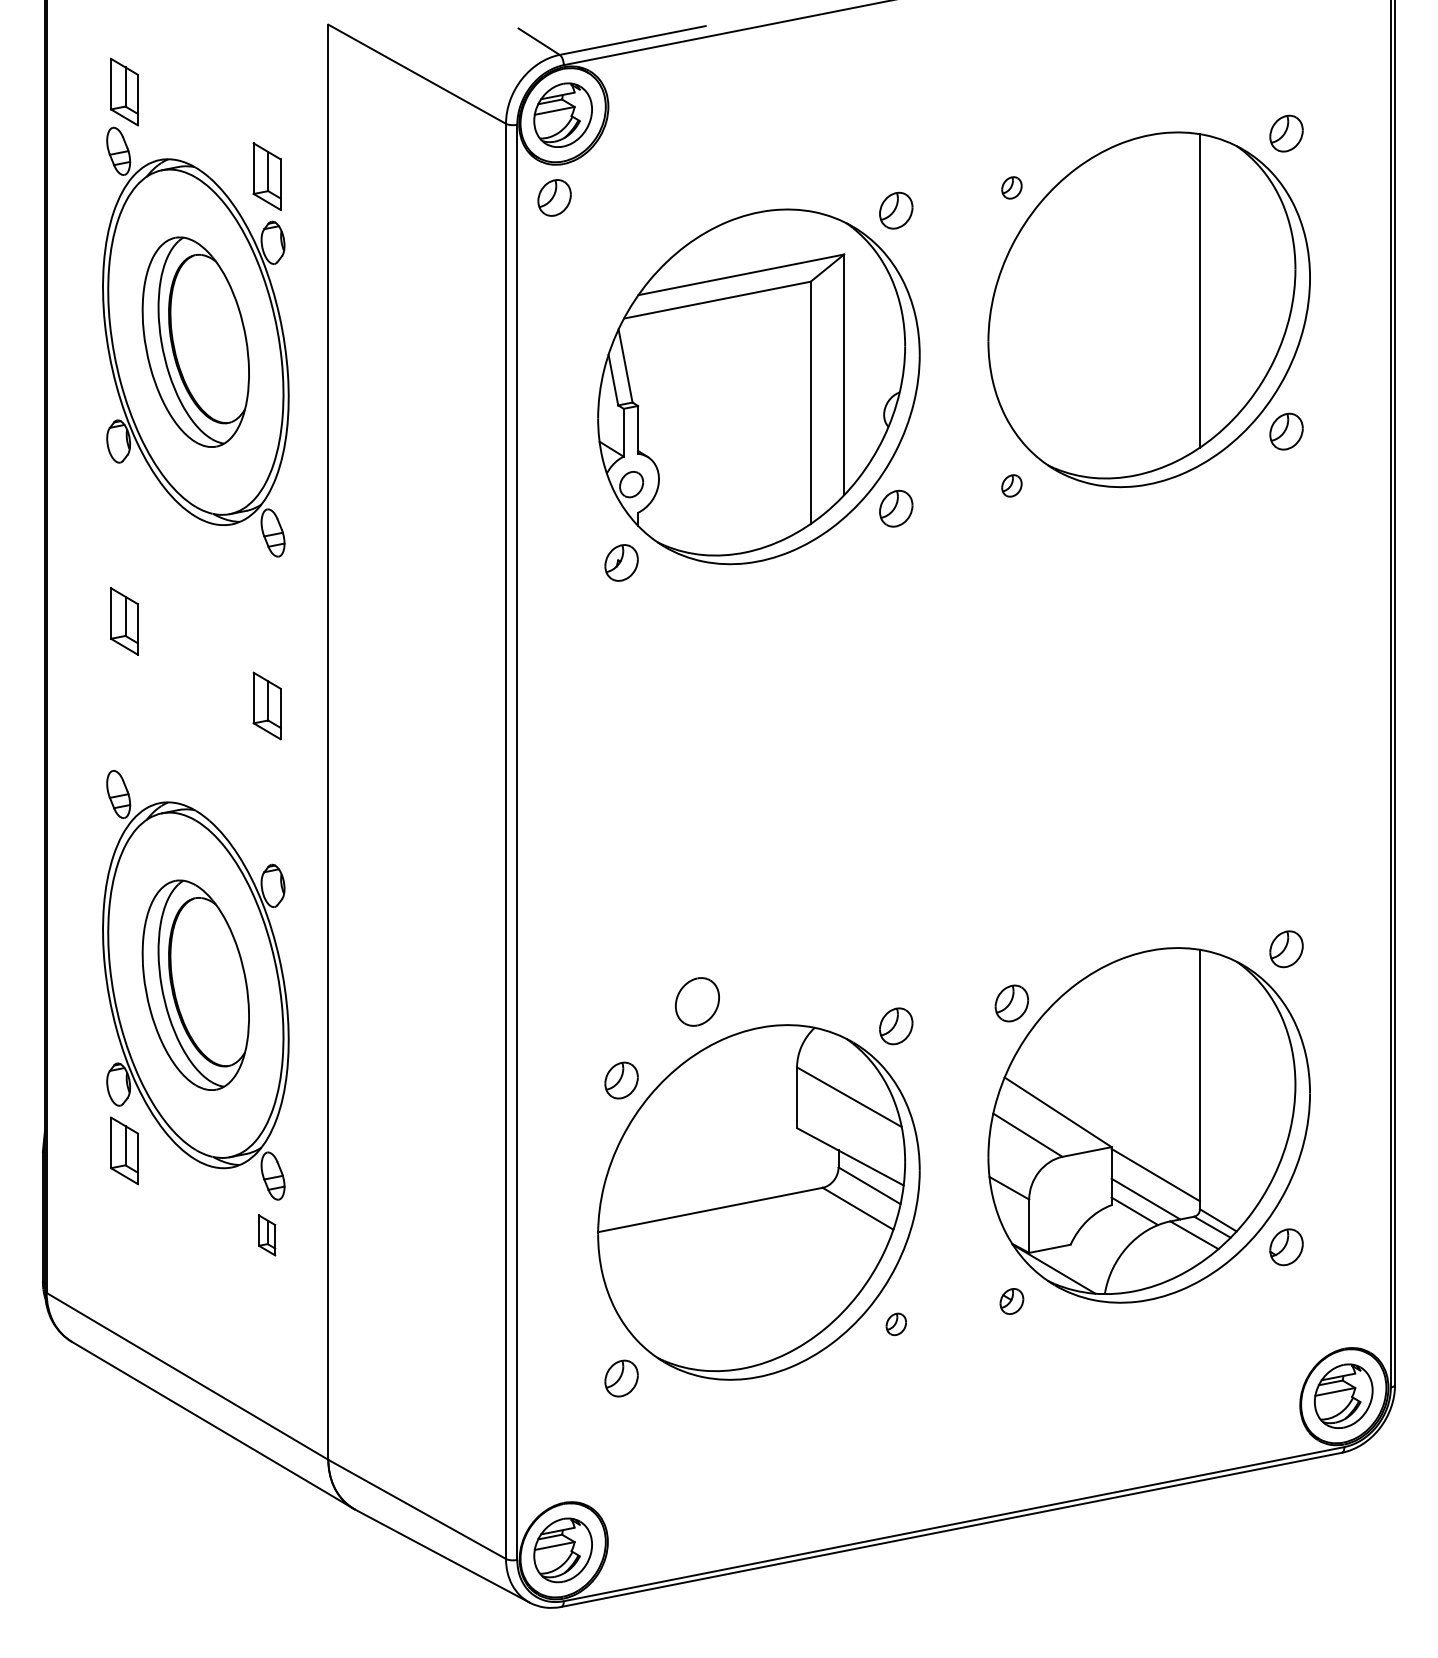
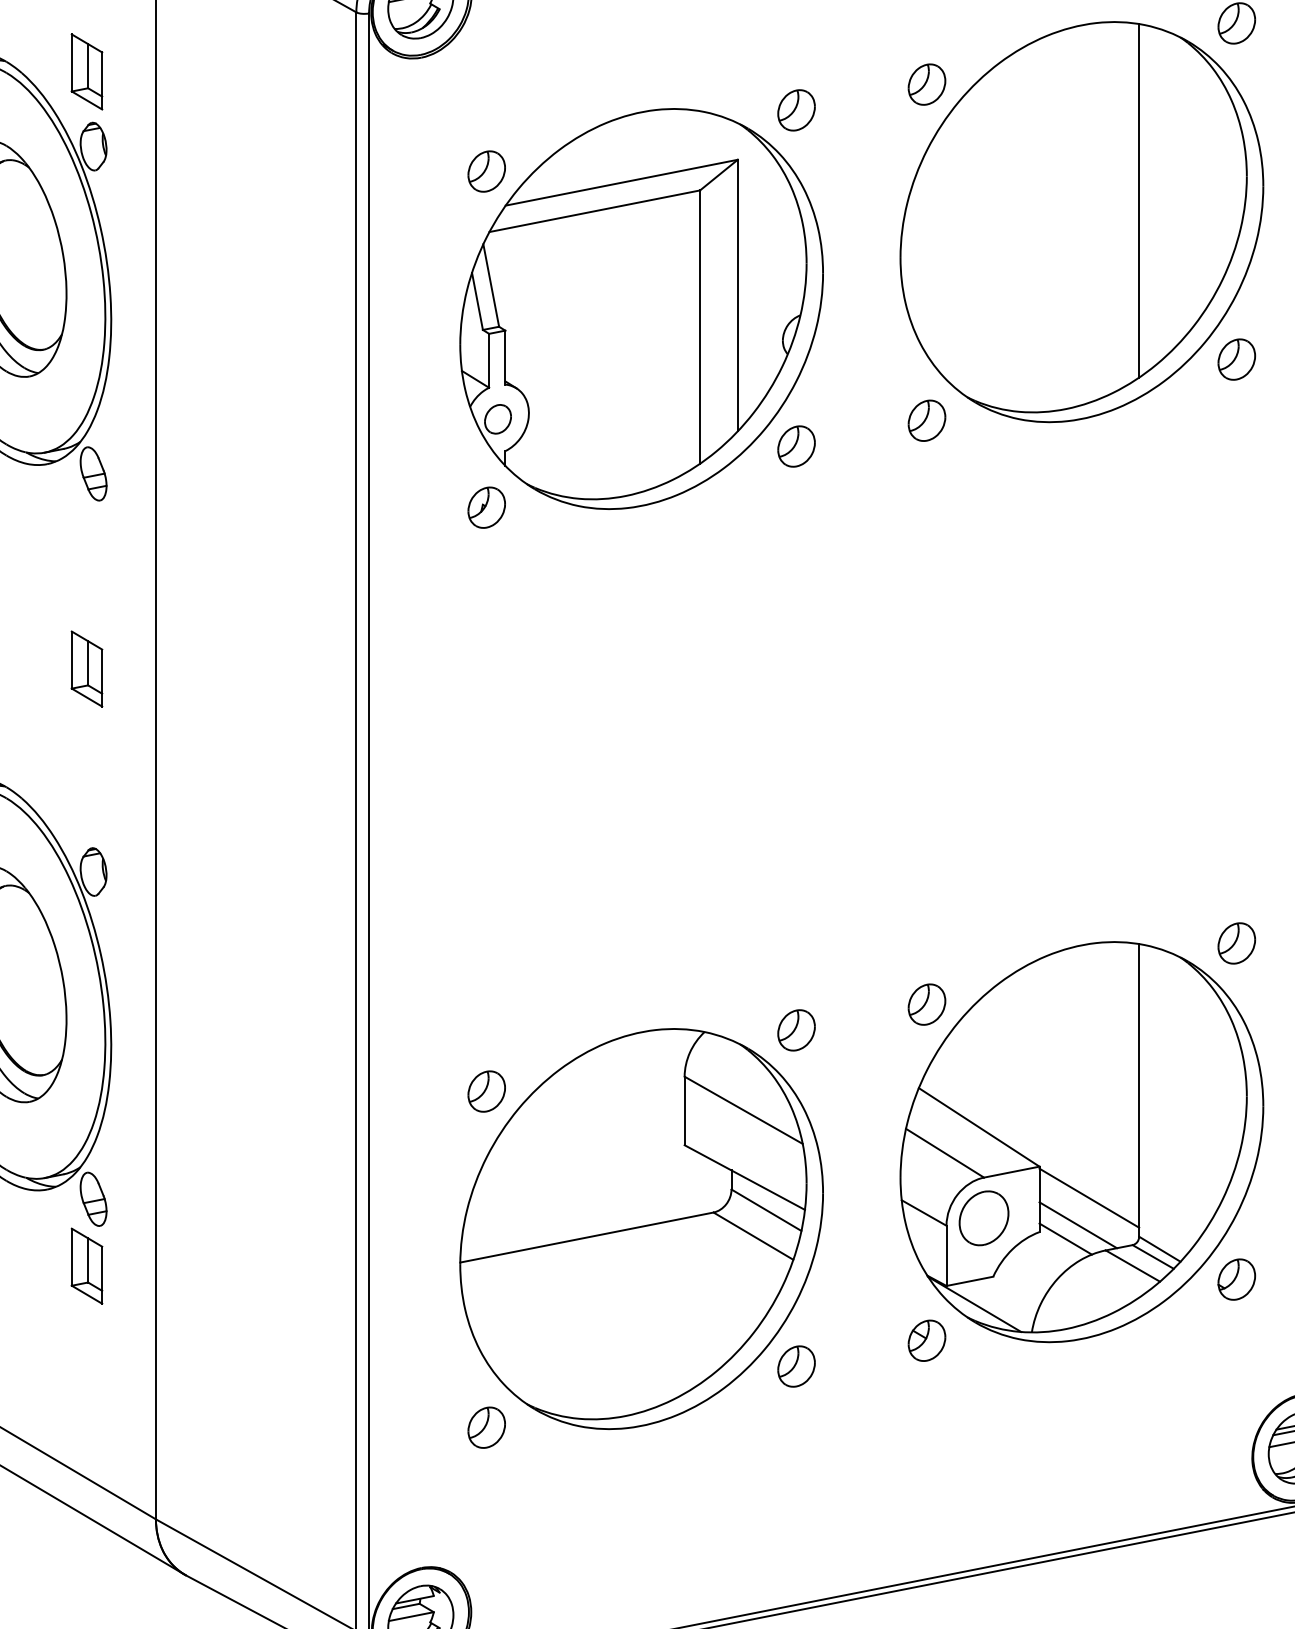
part: (1011, 187) -> (926, 84), size x1.67
part: (554, 197) -> (486, 171), moved
part: (1011, 485) -> (926, 420), size x1.67
part: (697, 1001) -> (984, 1217), moved
part: (266, 1235) -> (86, 1266), size x1.67
part: (1011, 1301) -> (926, 1340), size x1.43
part: (896, 1324) -> (796, 1366), size x1.67

